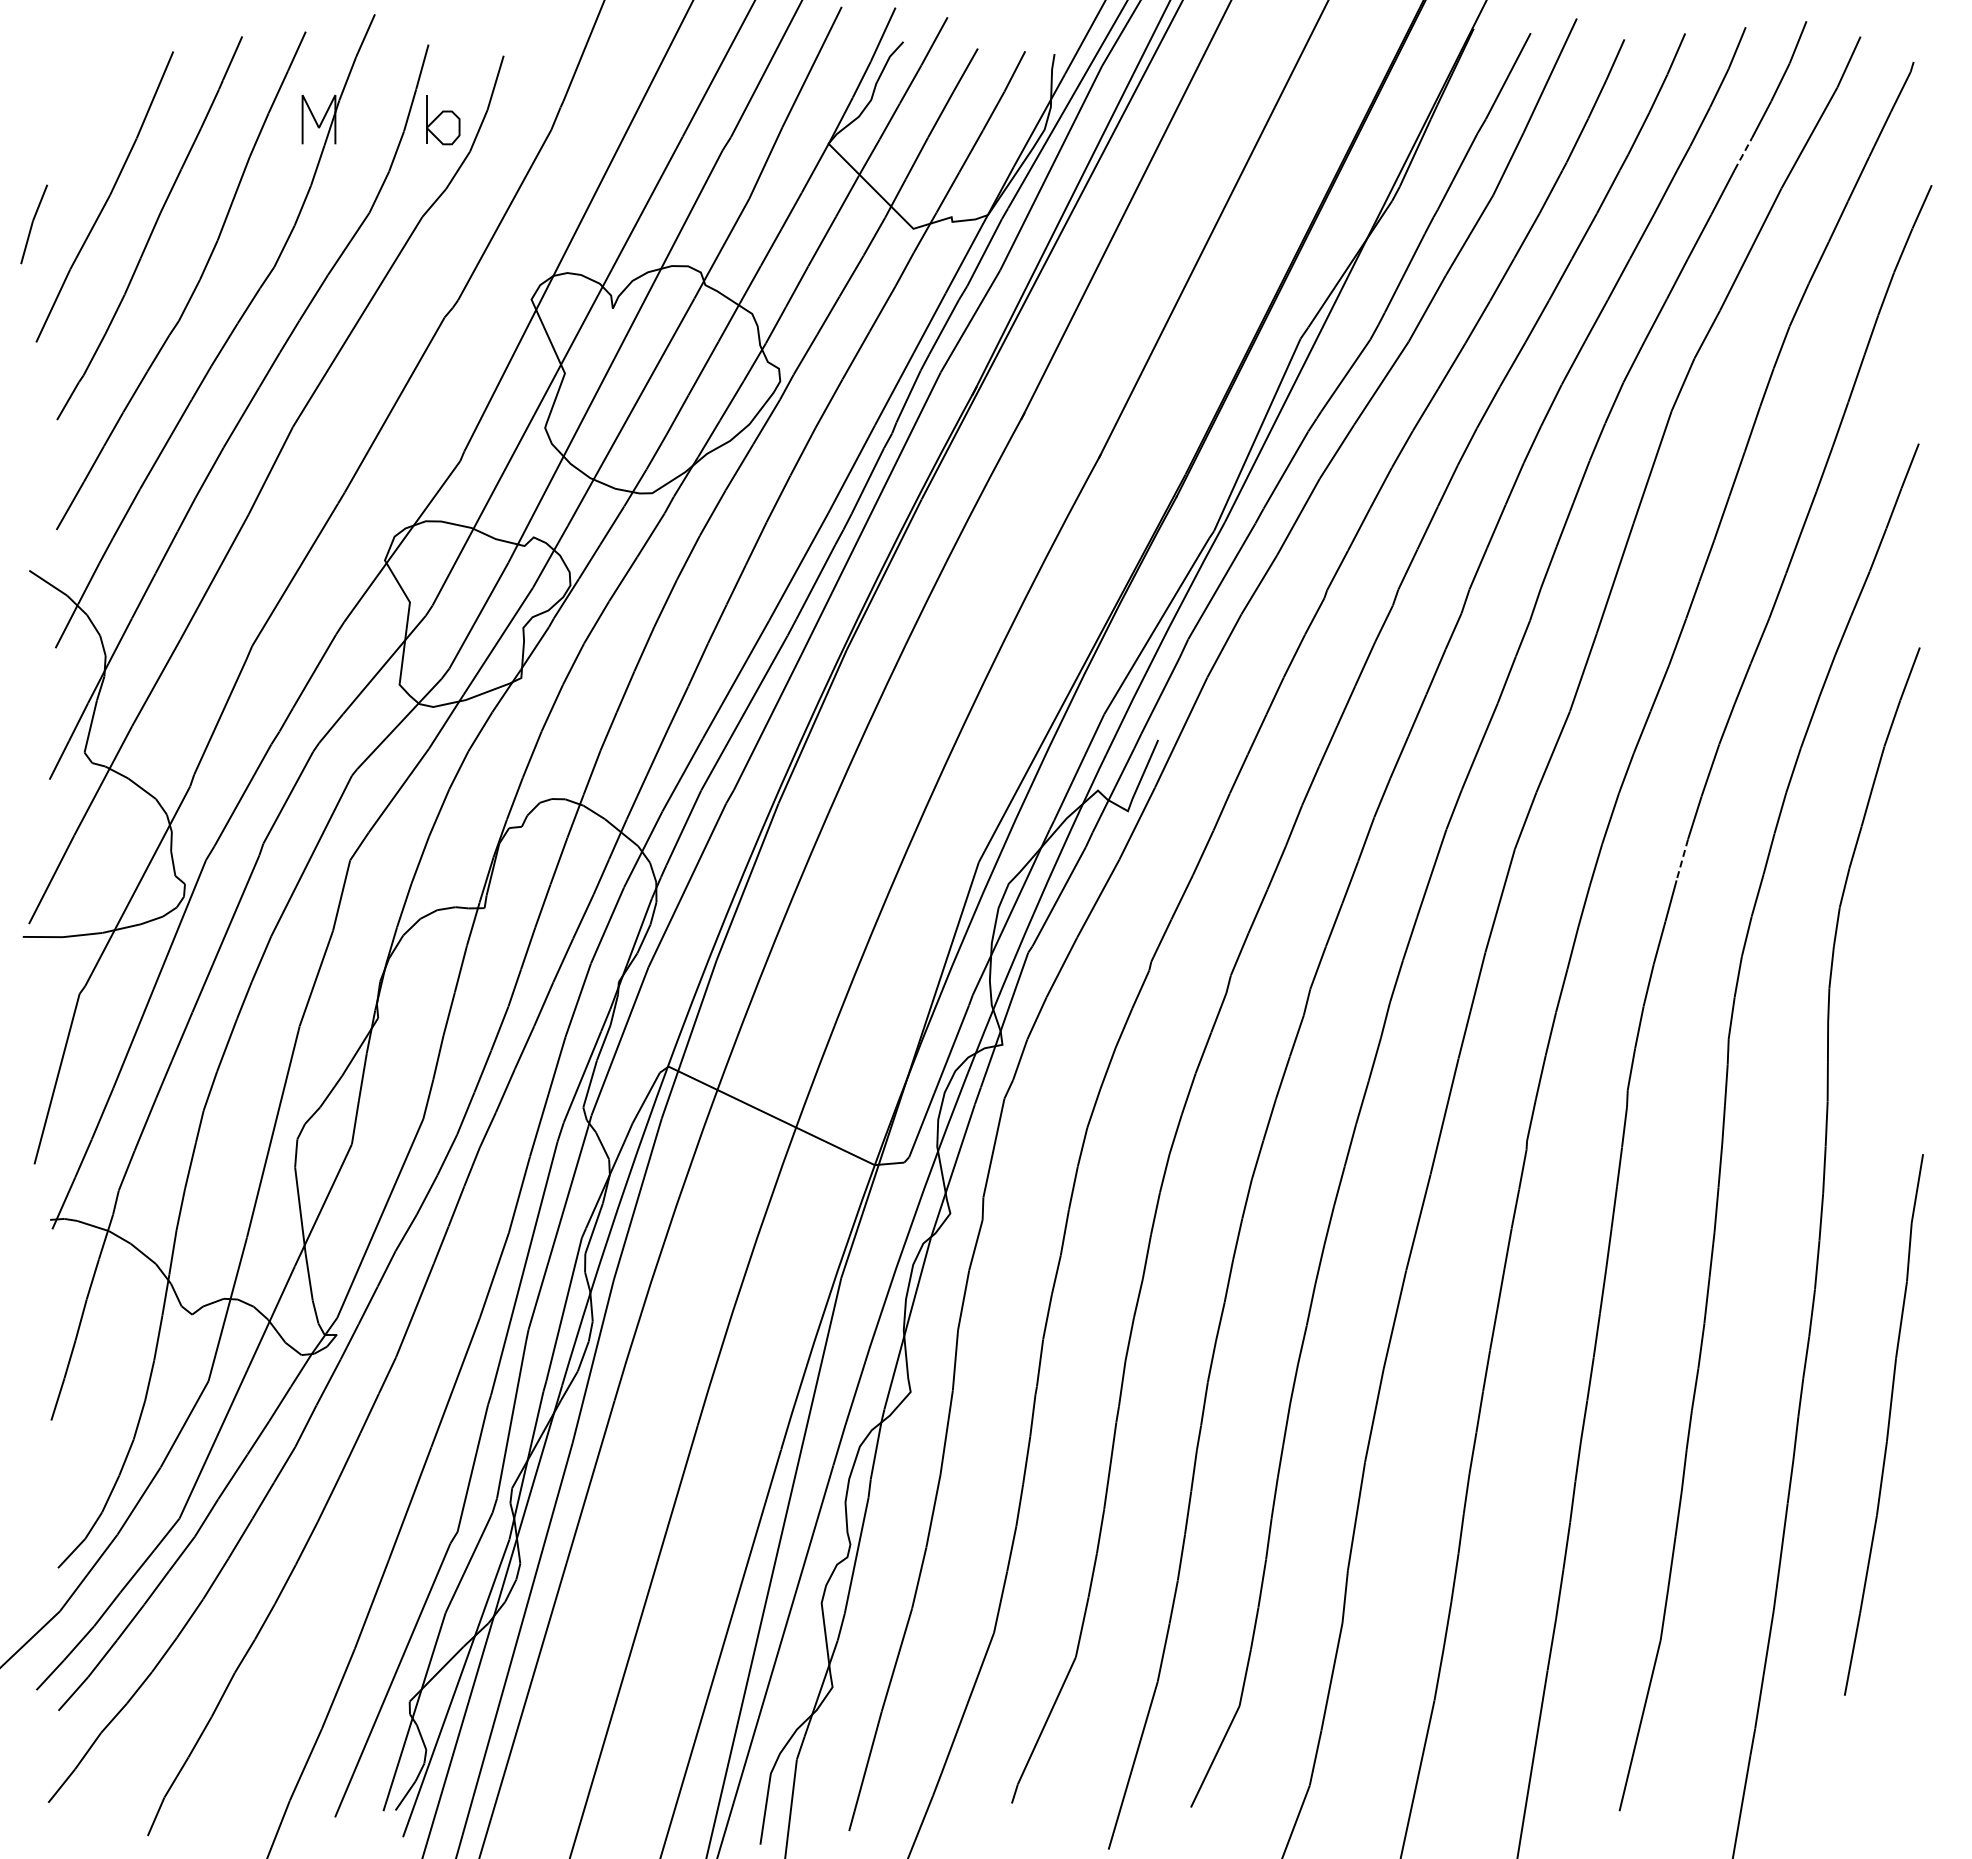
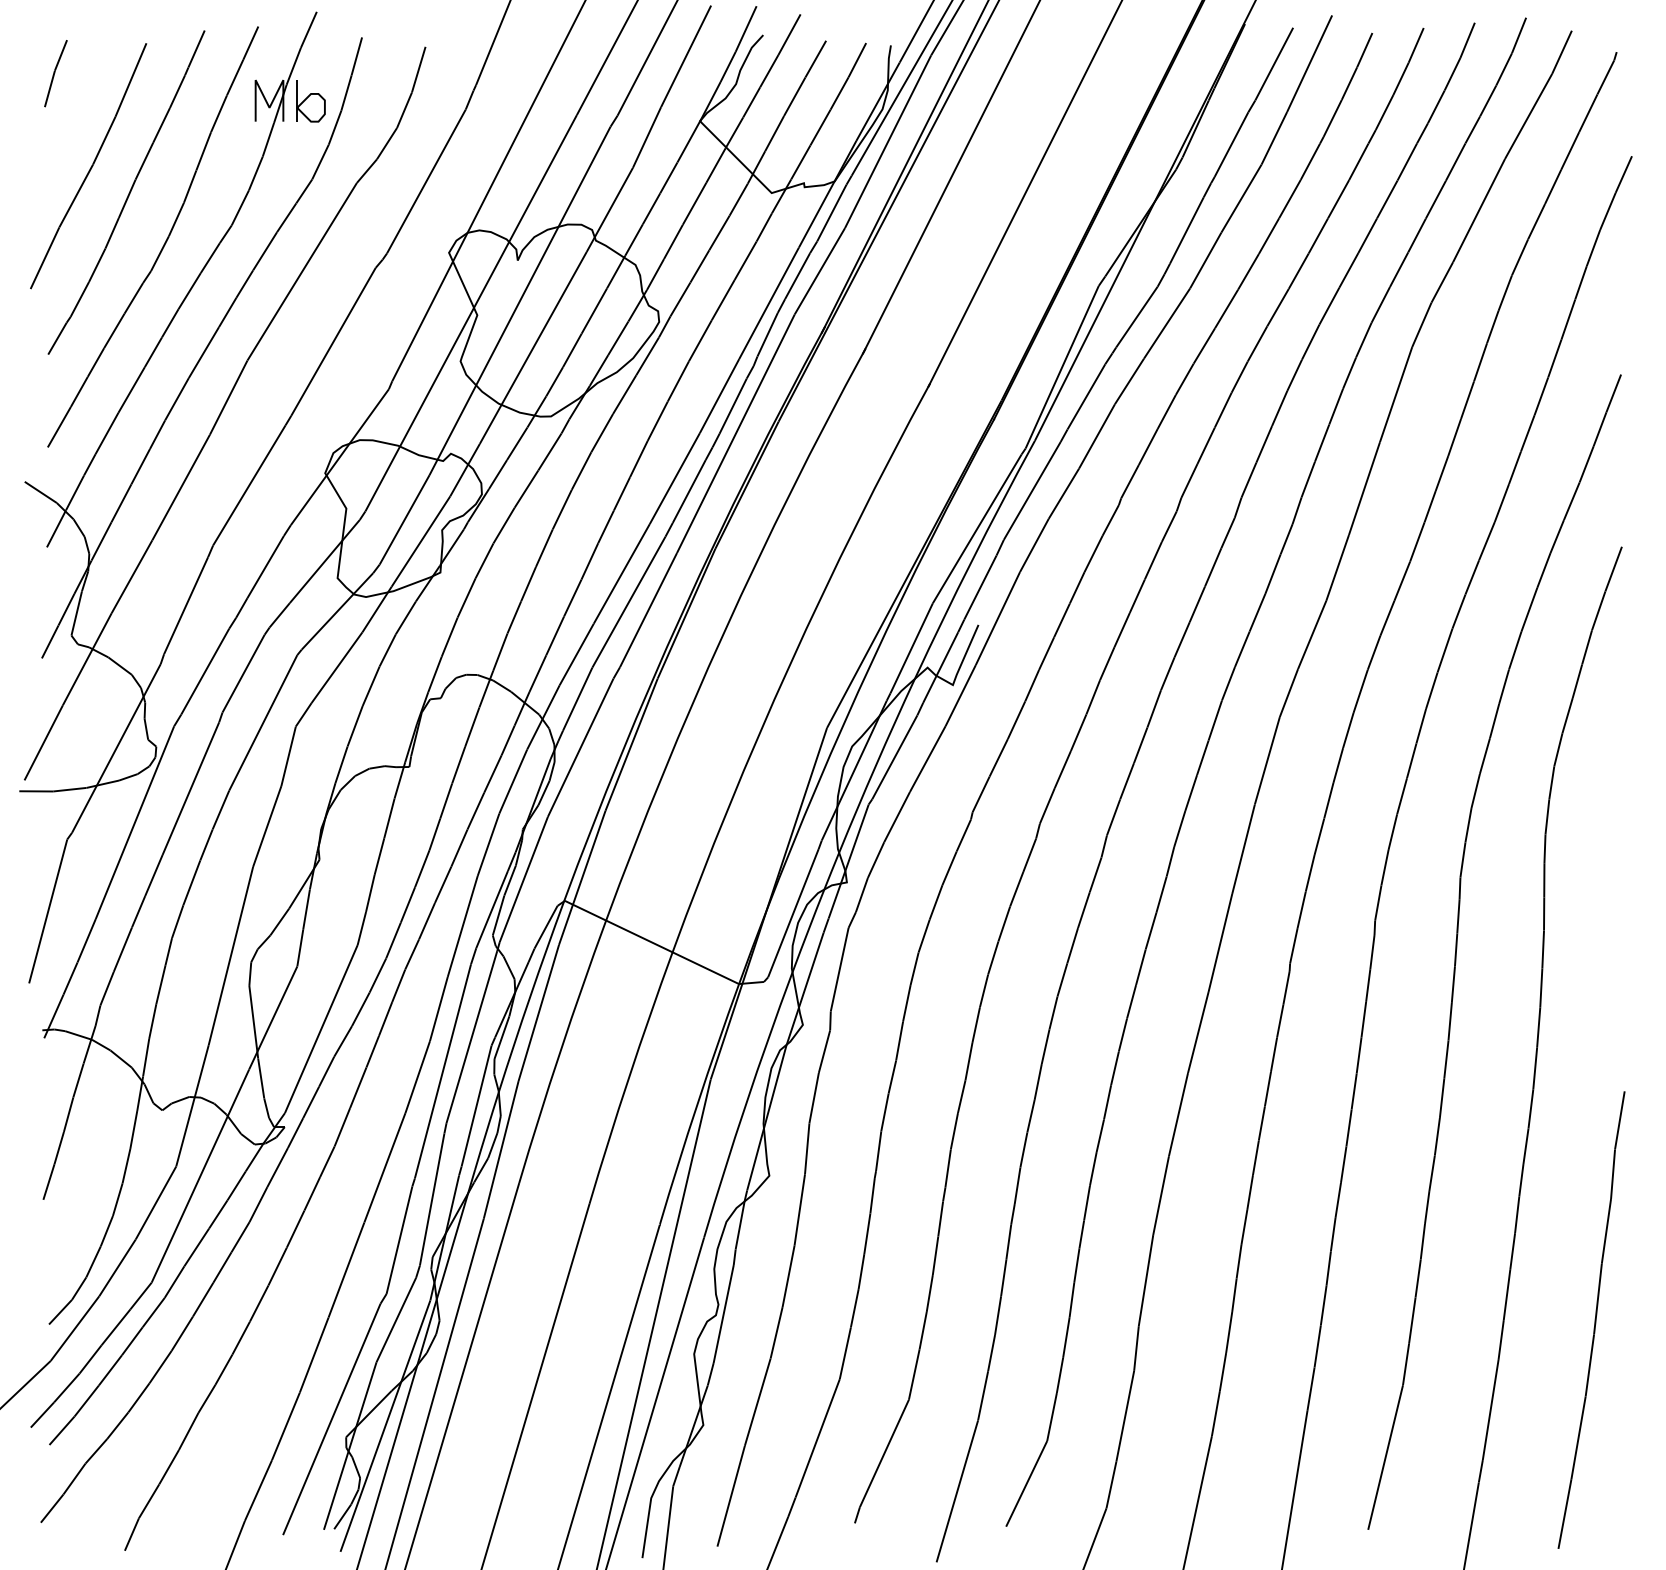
part: (443, 120) -> (311, 101), moved
line: (1743, 153) -> (1472, 129), dashed -> solid
part: (34, 224) -> (56, 73), moved
line: (1682, 860) -> (1421, 726), dashed -> solid
part: (1883, 1424) -> (1591, 1319), moved

